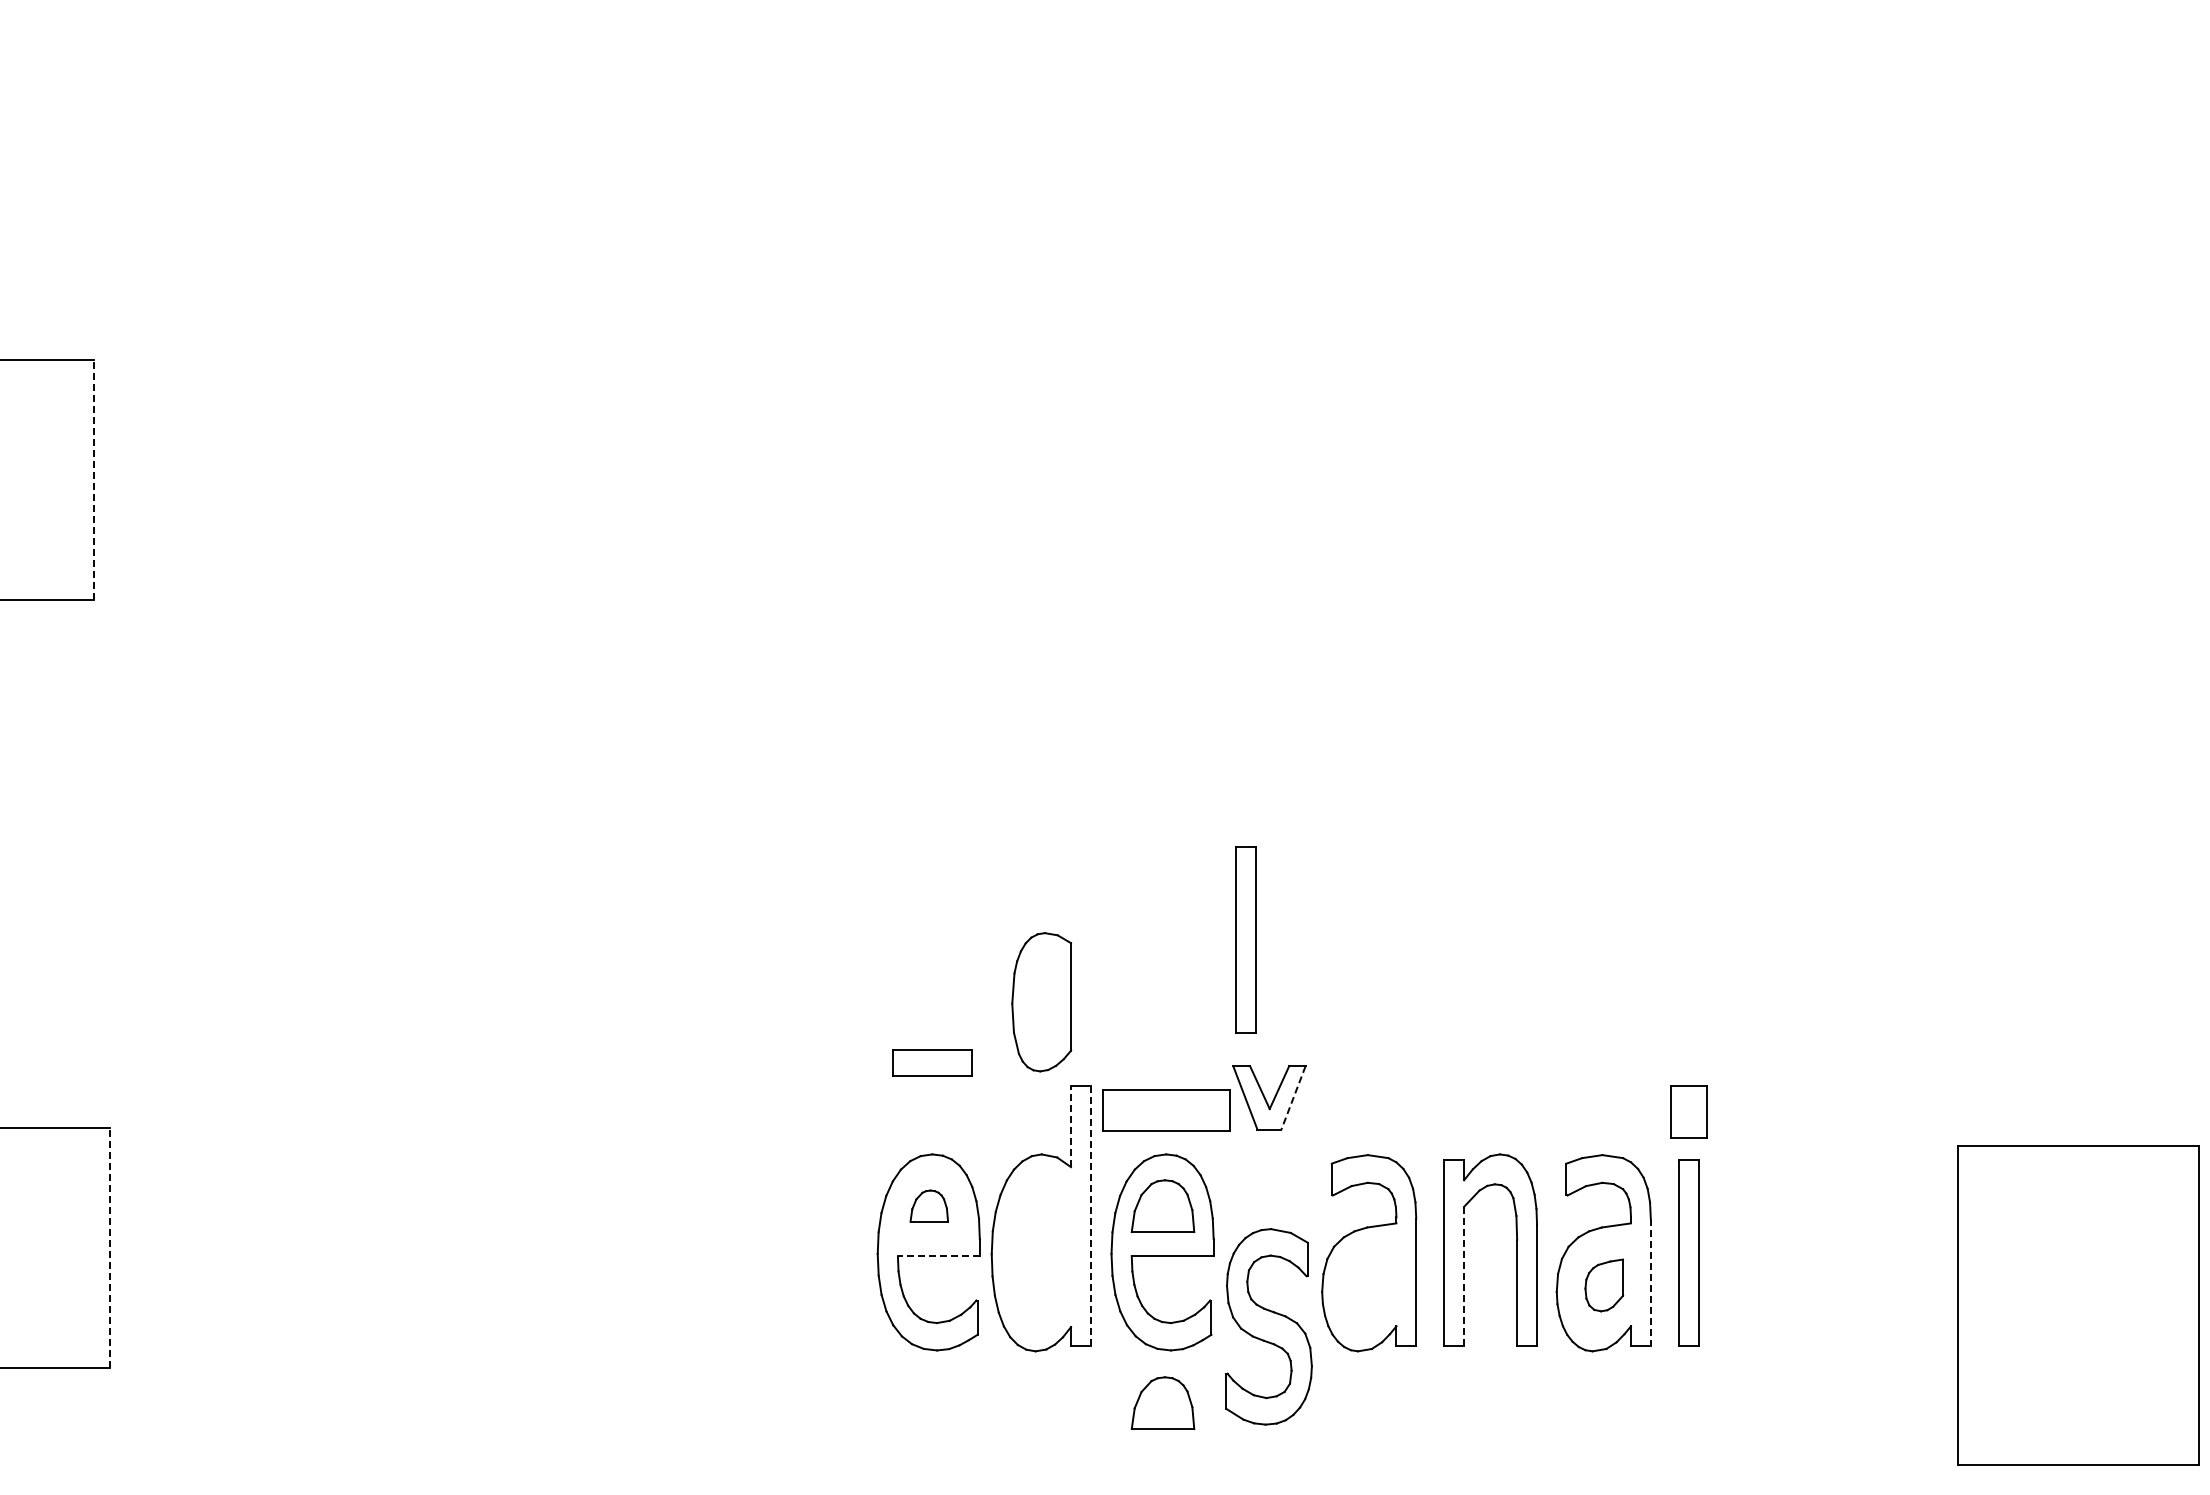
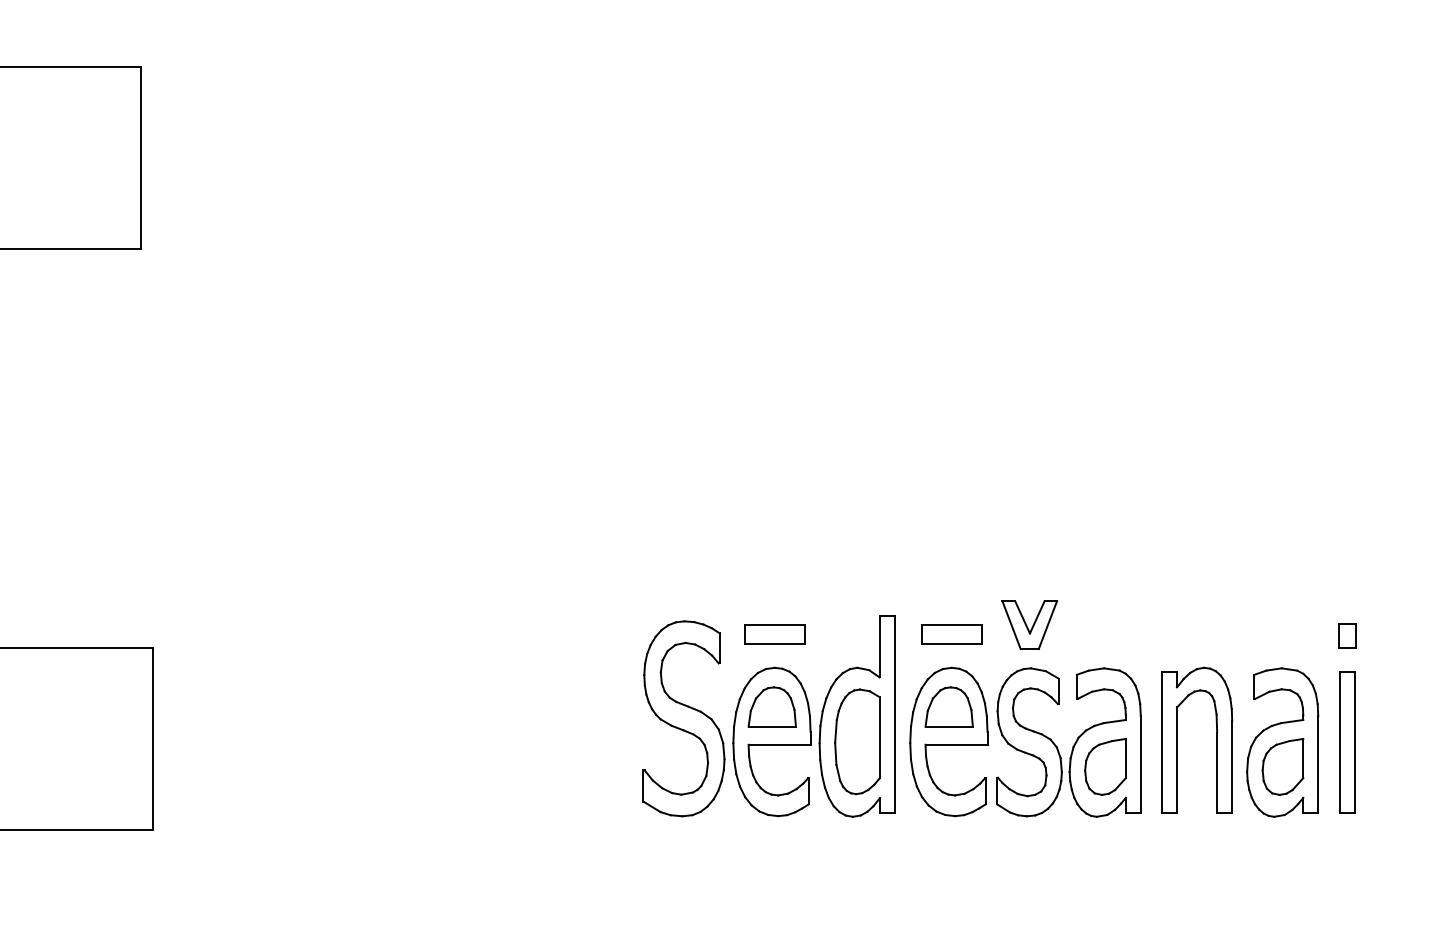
line: (94, 479) -> (140, 157), dashed -> solid
part: (1245, 939) -> (1011, 505), removed
part: (1041, 1002) -> (857, 742), moved
part: (932, 1062) -> (774, 633), moved
line: (1293, 1097) -> (1047, 624), dashed -> solid
part: (1165, 1109) -> (951, 633), size x0.62
part: (1688, 1111) -> (1346, 635), size x0.62
line: (1071, 1126) -> (879, 646), dashed -> solid
part: (929, 1205) -> (772, 706), size x1.67
line: (1090, 1216) -> (894, 714), dashed -> solid
part: (811, 1221) -> (683, 718), added
line: (110, 1247) -> (152, 738), dashed -> solid
line: (938, 1256) -> (779, 745), dashed -> solid
line: (1464, 1276) -> (1177, 760), dashed -> solid
line: (1650, 1282) -> (1318, 764), dashed -> solid
part: (1369, 1285) -> (1105, 766), added
part: (1604, 1285) -> (1283, 766), size x1.43
part: (1268, 1326) -> (1029, 742), moved
part: (1162, 1402) -> (948, 855), removed

